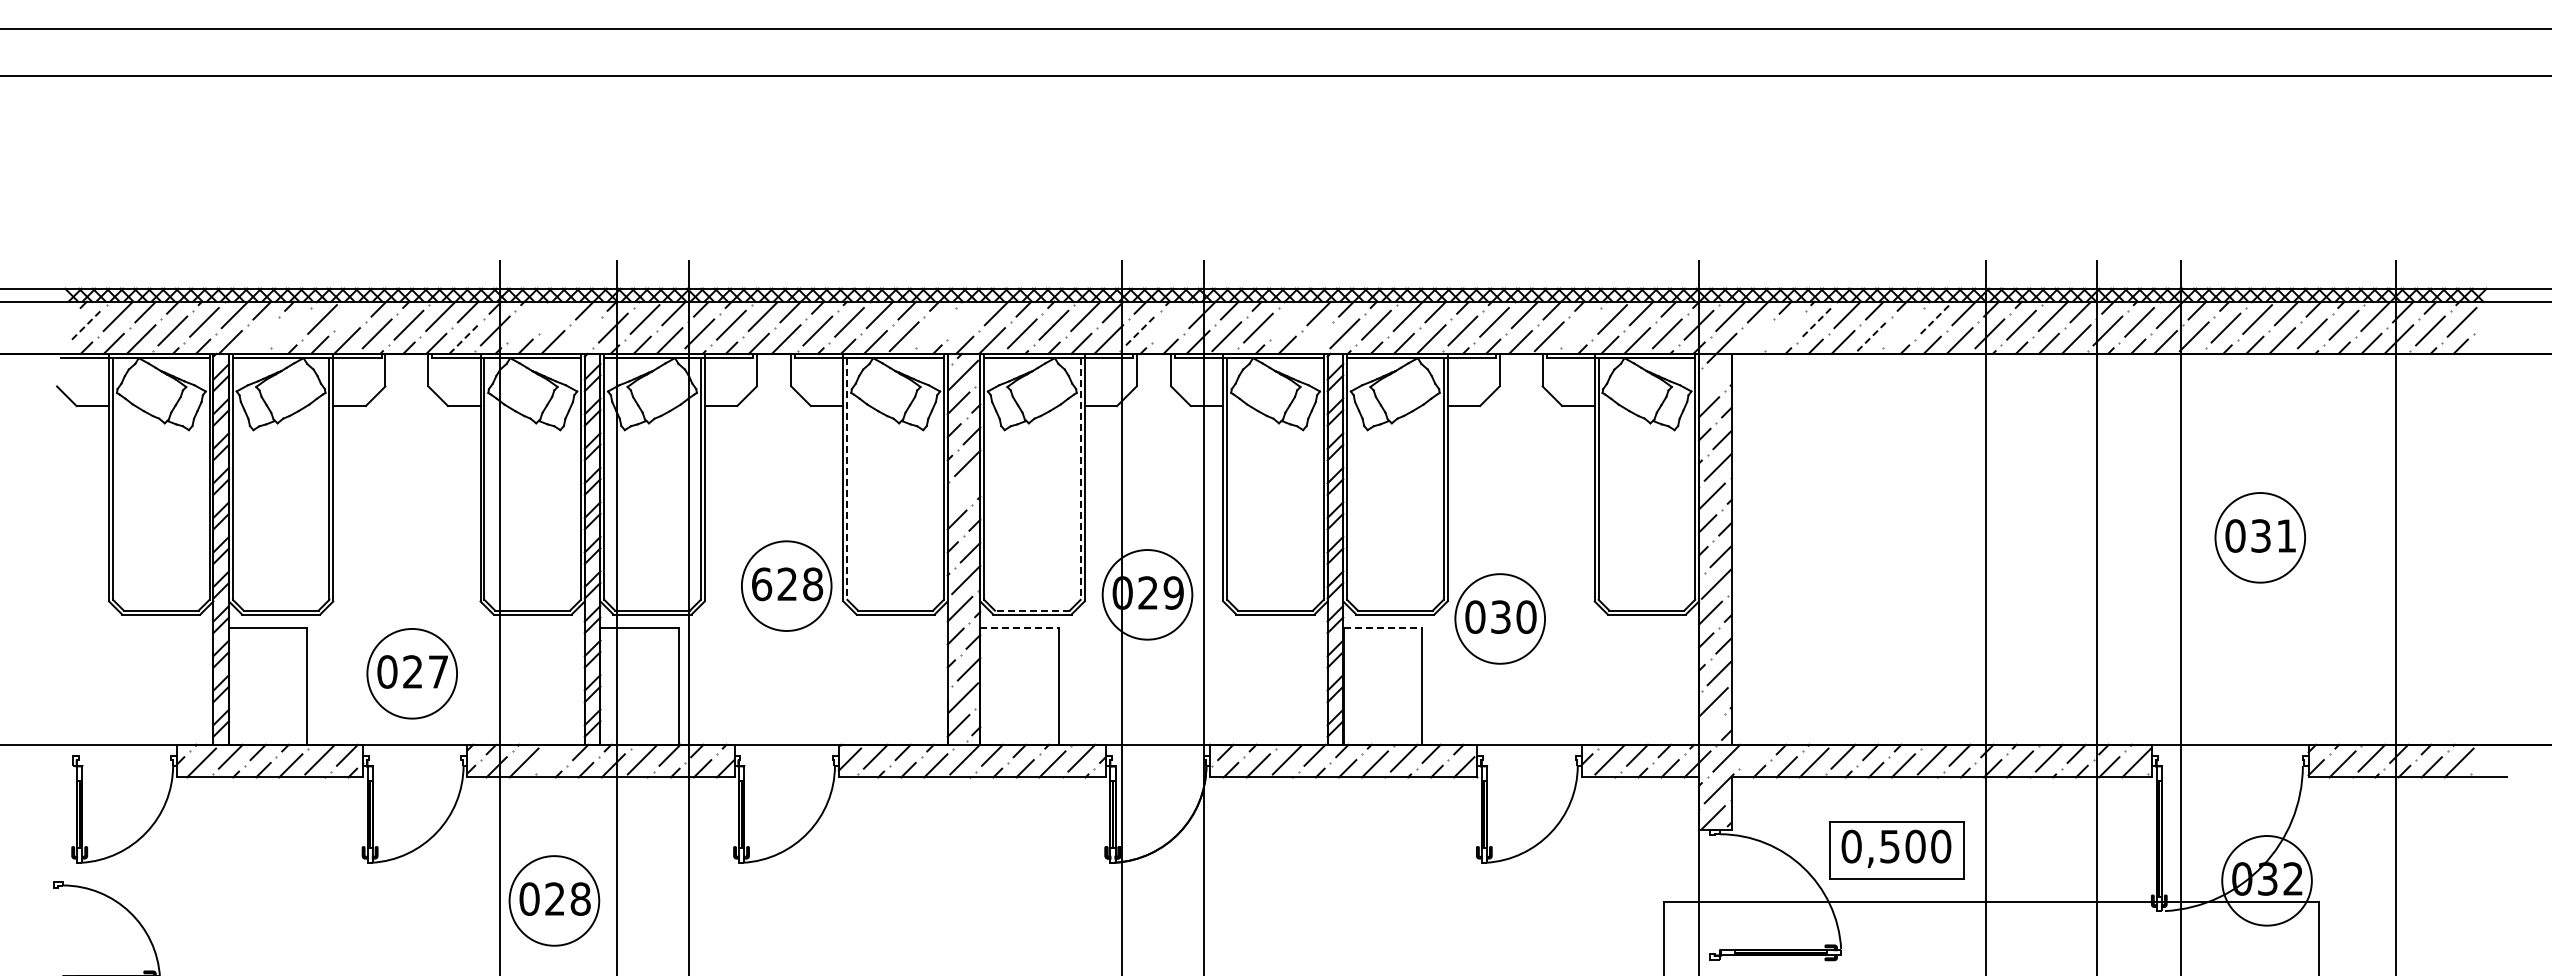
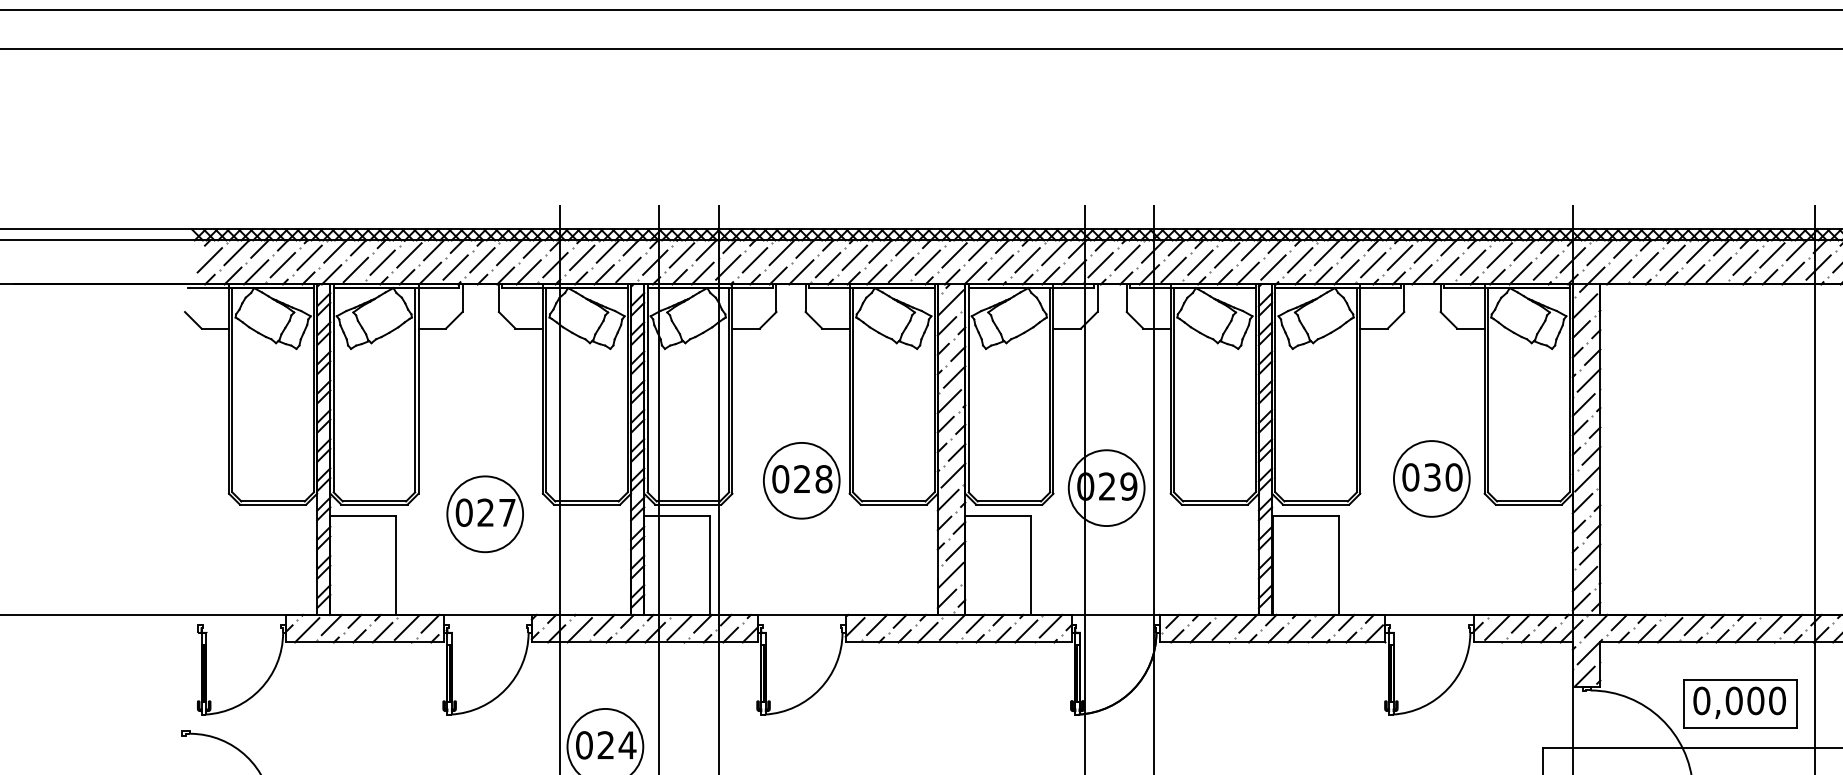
line: (351, 313) -> (433, 250), added
line: (557, 314) -> (608, 251), added
line: (967, 319) -> (954, 255), added
line: (1289, 319) -> (1226, 255), added
line: (1935, 319) -> (1772, 255), dashed -> solid
line: (526, 321) -> (581, 257), added
line: (1171, 321) -> (1126, 257), added
line: (1817, 322) -> (1672, 257), dashed -> solid
line: (86, 324) -> (209, 259), dashed -> solid
line: (290, 327) -> (382, 262), added
line: (935, 327) -> (927, 262), added
line: (1580, 327) -> (1472, 262), added
line: (1903, 327) -> (1745, 262), added
line: (1140, 330) -> (1100, 264), dashed -> solid
line: (1785, 330) -> (1645, 264), added
line: (258, 336) -> (355, 269), added
line: (581, 336) -> (628, 269), added
line: (1872, 336) -> (1719, 269), dashed -> solid
line: (464, 339) -> (529, 272), dashed -> solid
line: (1753, 339) -> (1618, 272), added
line: (1314, 340) -> (1247, 273), added
line: (1713, 379) -> (1585, 306), added
line: (847, 479) -> (853, 390), dashed -> solid
line: (1080, 479) -> (1050, 390), dashed -> solid
line: (961, 492) -> (949, 401), added
text: (761, 583) -> (780, 478), 628 -> 028
line: (1031, 610) -> (1008, 501), dashed -> solid
part: (1499, 618) -> (1431, 478), moved
line: (1019, 627) -> (998, 515), dashed -> solid
line: (1383, 627) -> (1306, 515), dashed -> solid
part: (411, 673) -> (484, 514), moved
line: (1709, 729) -> (1581, 601), added
line: (1754, 753) -> (1619, 622), added
line: (553, 756) -> (604, 624), added
text: (1890, 846) -> (1734, 700), 0,500 -> 0,000
text: (580, 898) -> (627, 744), 028 -> 024

